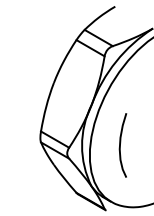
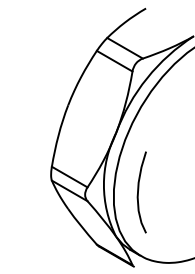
curve: (120, 145) -> (138, 192), moved

